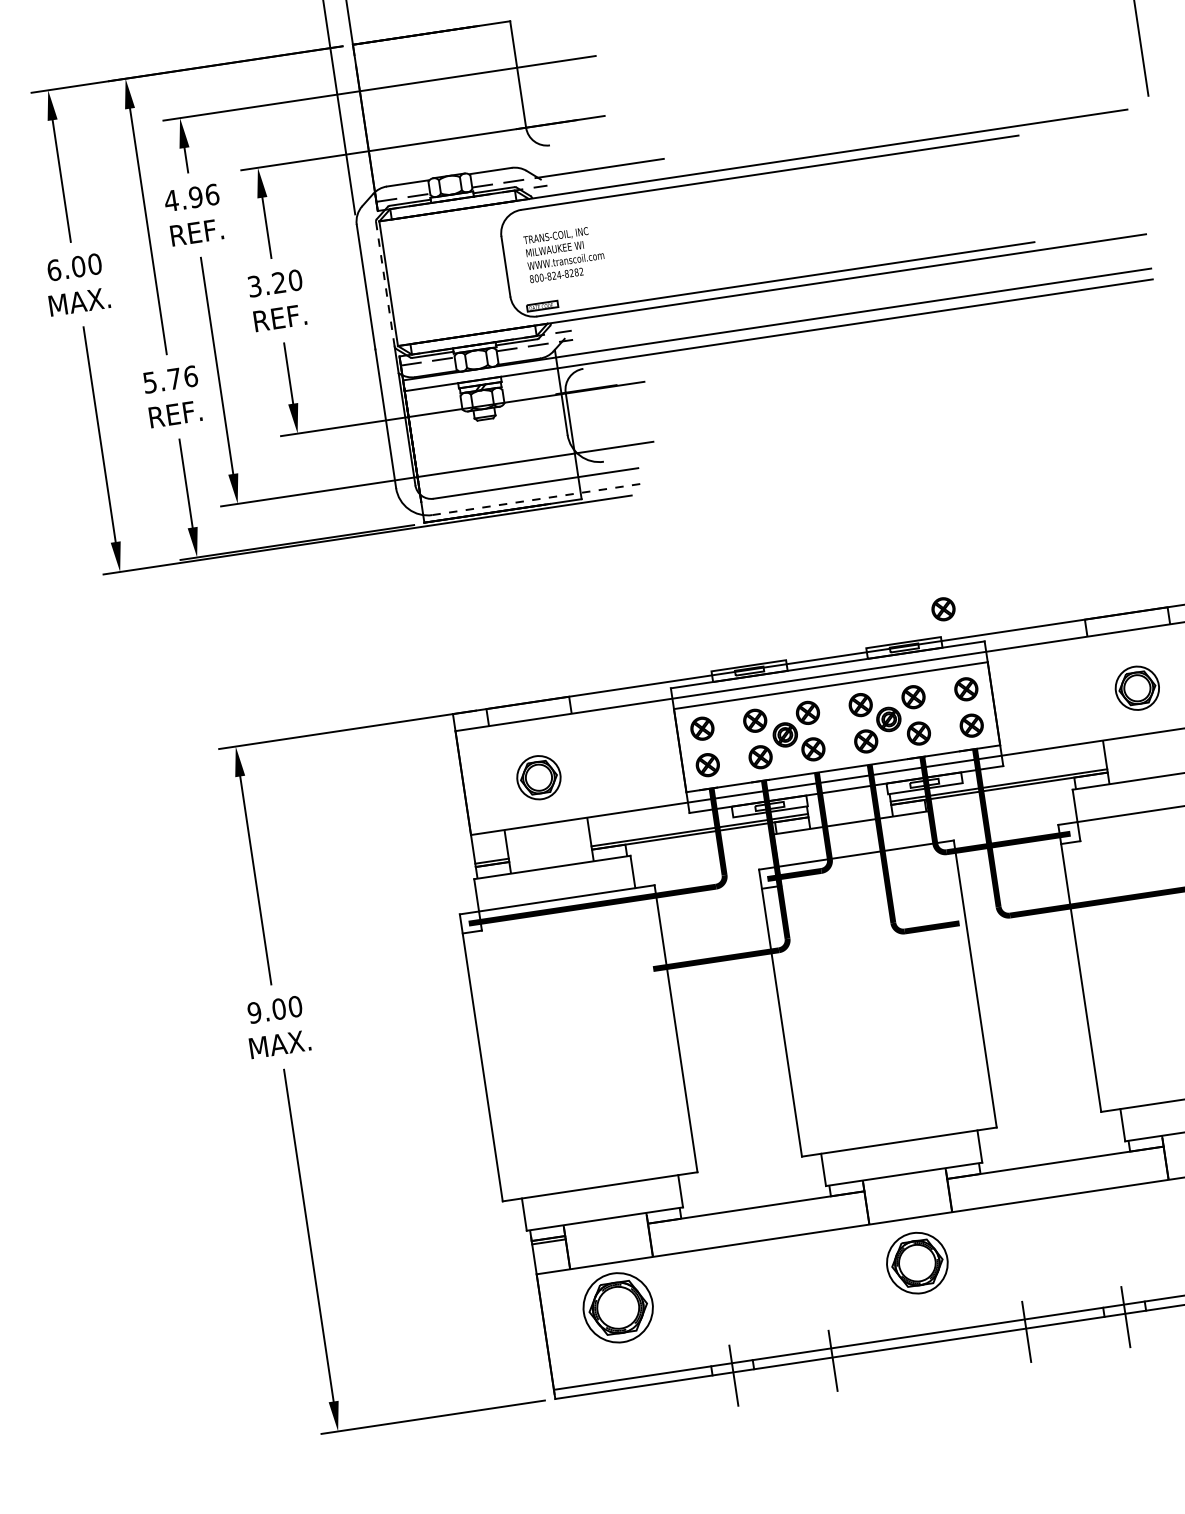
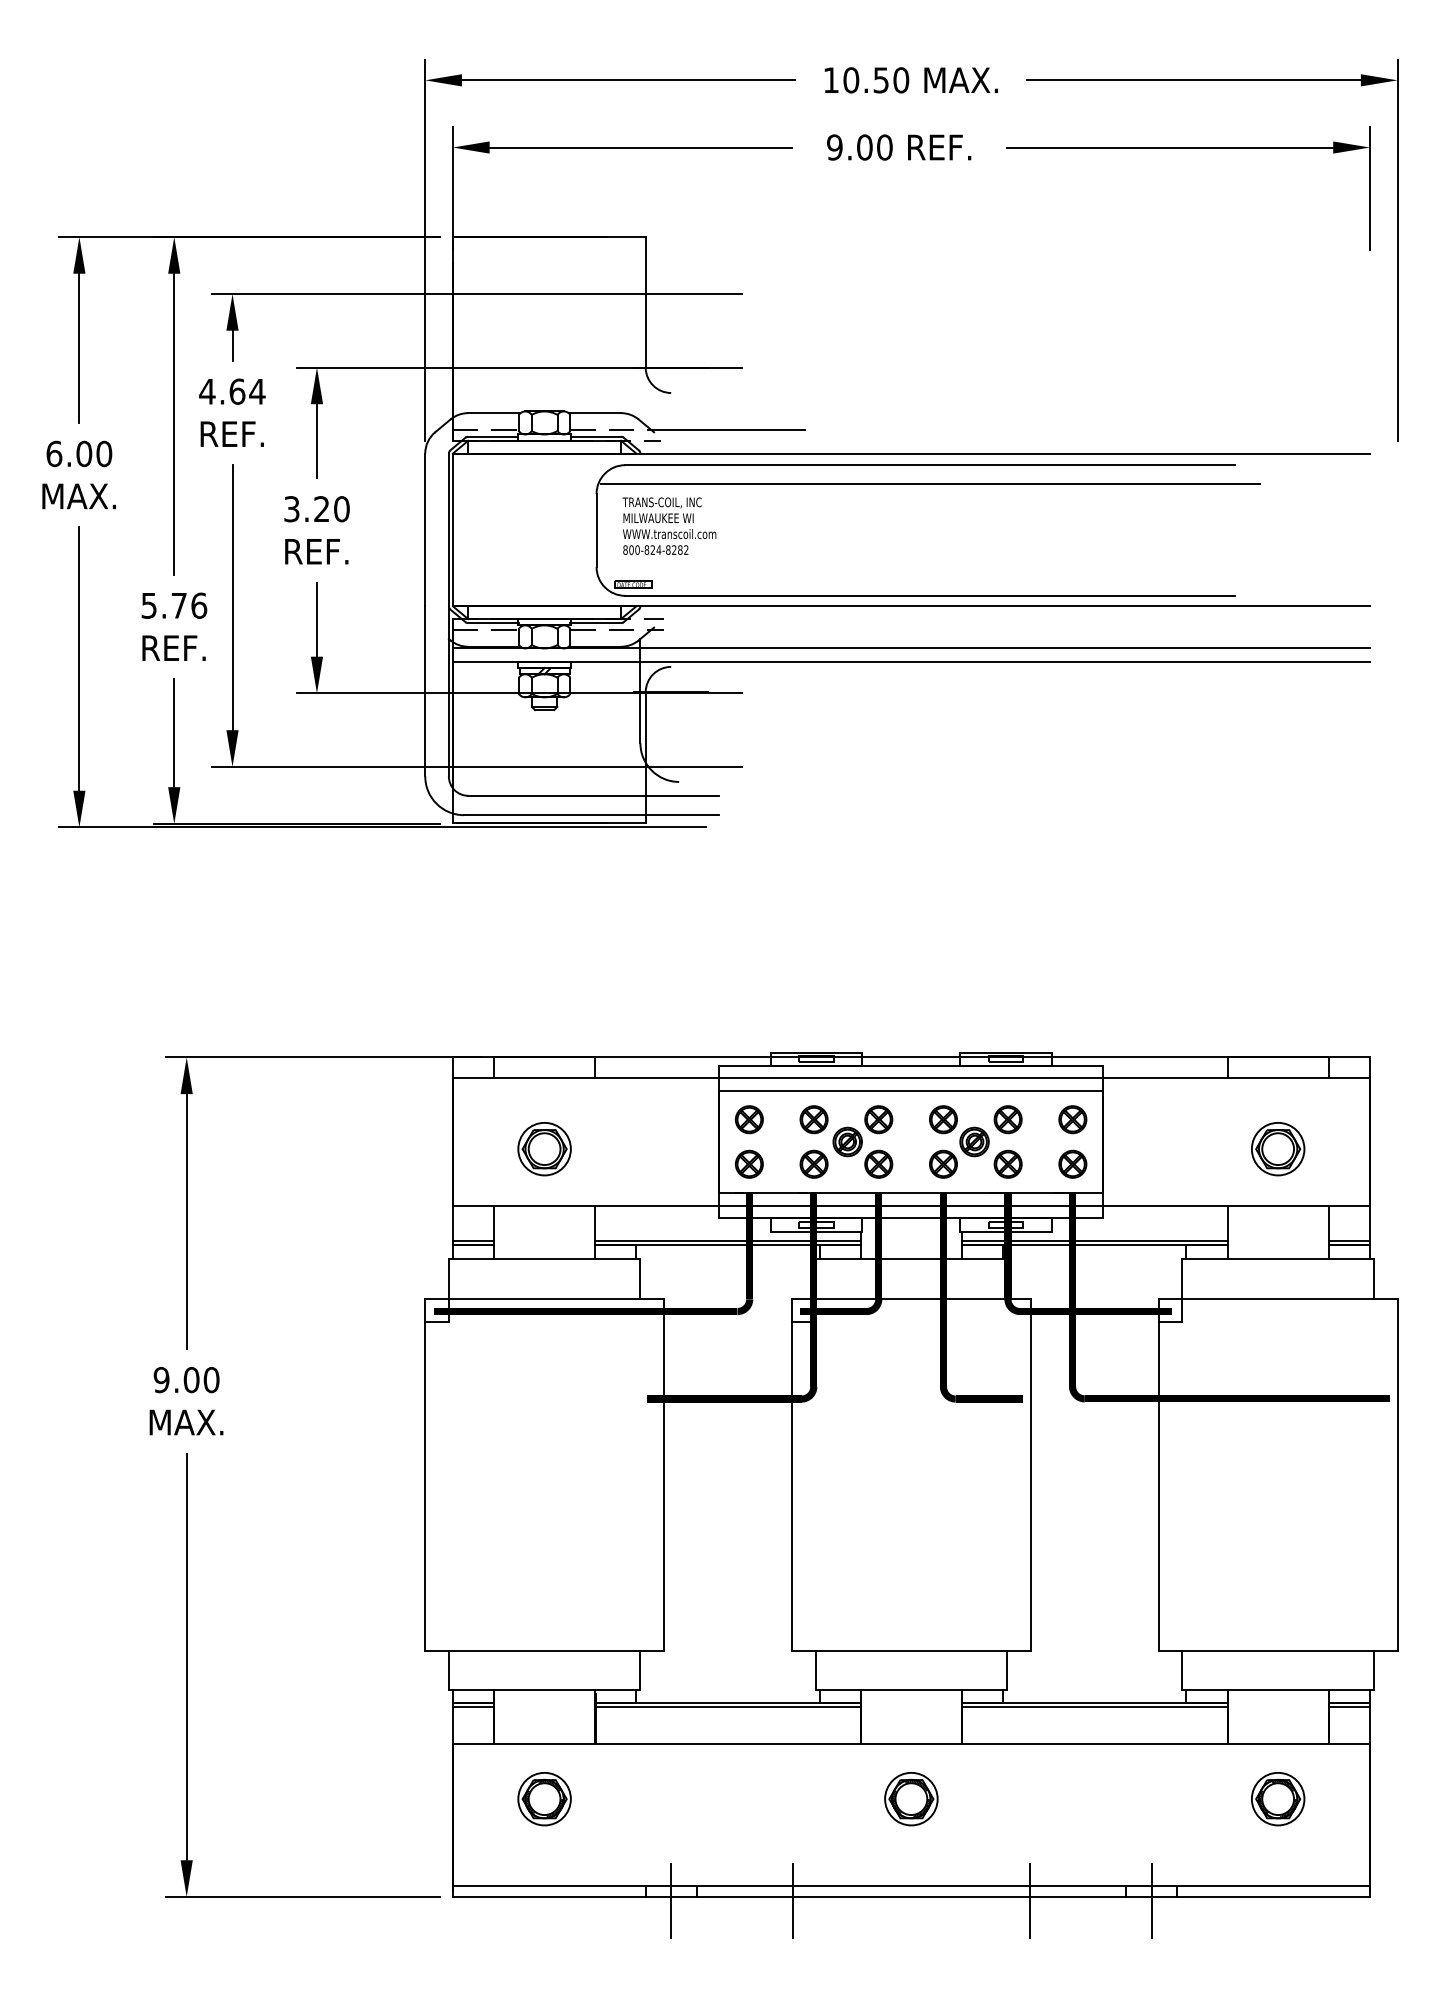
line: (771, 188) -> (929, 484), added
text: (204, 195) -> (247, 391), 4.96 -> 4.64
line: (384, 283) -> (448, 529), dashed -> solid
line: (536, 499) -> (591, 815), dashed -> solid
part: (943, 609) -> (1059, 1019), removed
line: (1055, 1166) -> (1094, 1707), added
line: (756, 1210) -> (727, 1707), added
part: (917, 1263) -> (911, 1799), size x0.71
part: (618, 1308) -> (544, 1799), size x0.62

